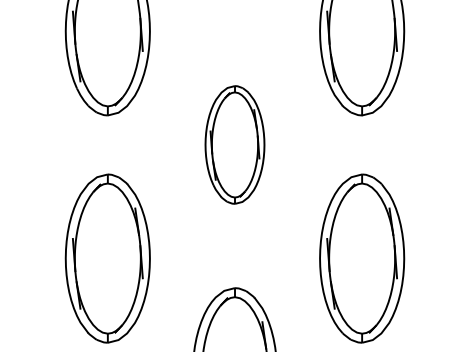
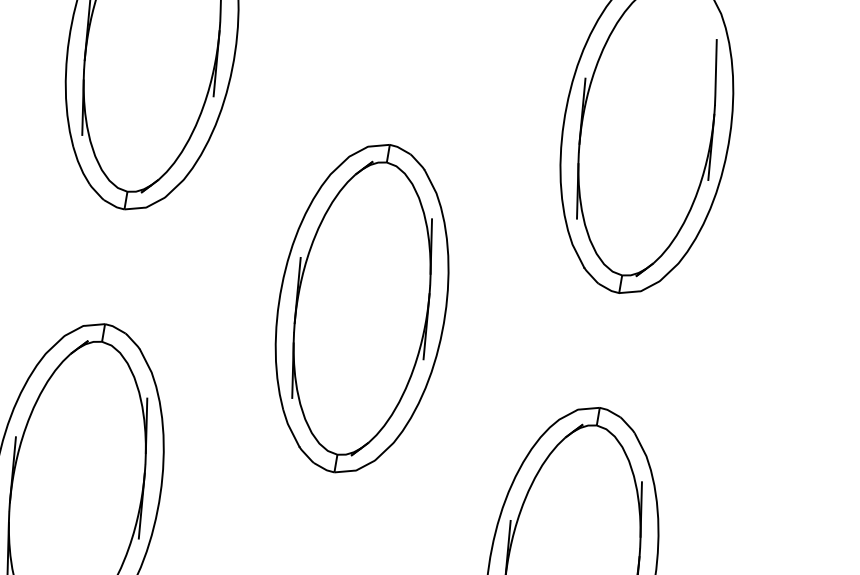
part: (234, 144) -> (361, 307), size x1.43

